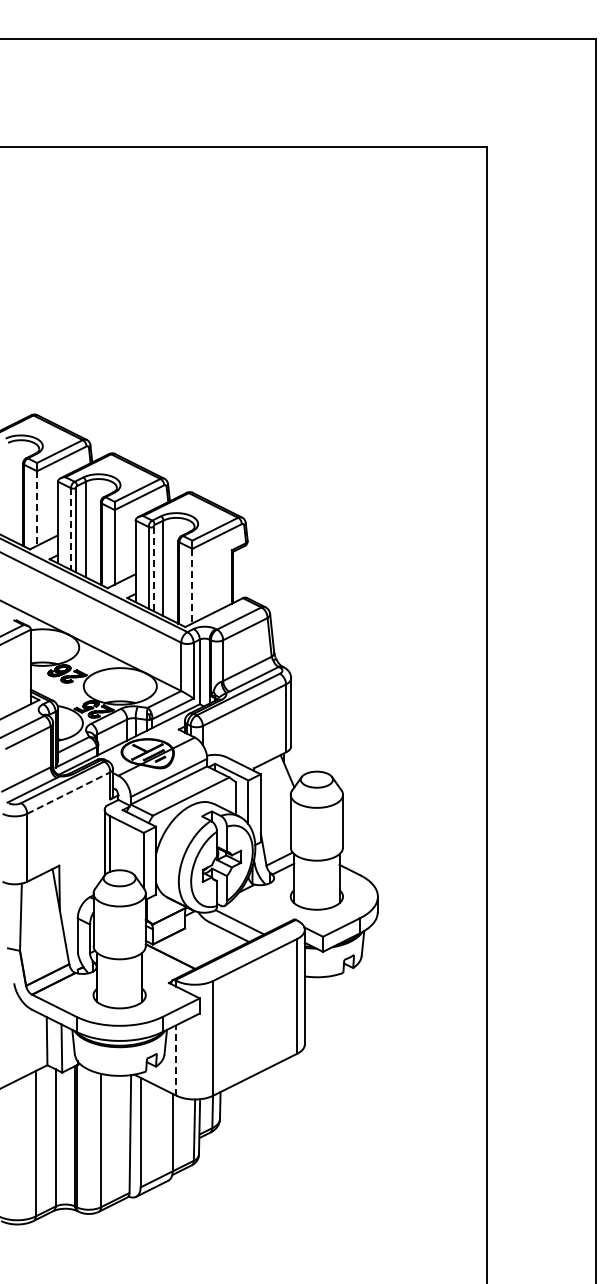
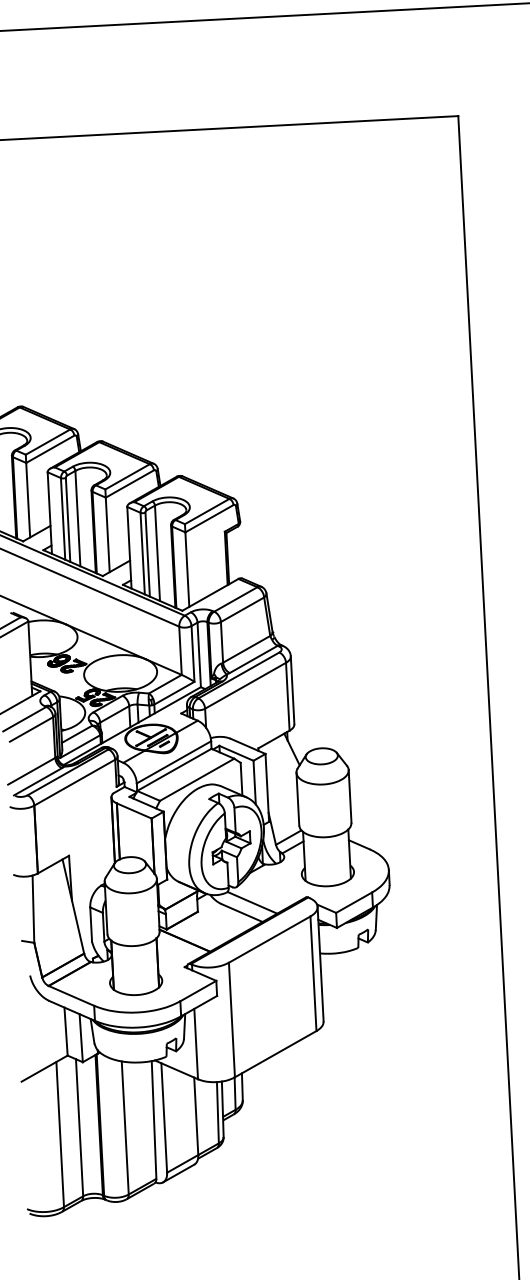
line: (37, 509) -> (28, 501), dashed -> solid
line: (70, 529) -> (62, 519), dashed -> solid
line: (153, 569) -> (147, 554), dashed -> solid
line: (192, 586) -> (187, 569), dashed -> solid
line: (68, 793) -> (74, 783), dashed -> solid
line: (176, 1059) -> (196, 1043), dashed -> solid

